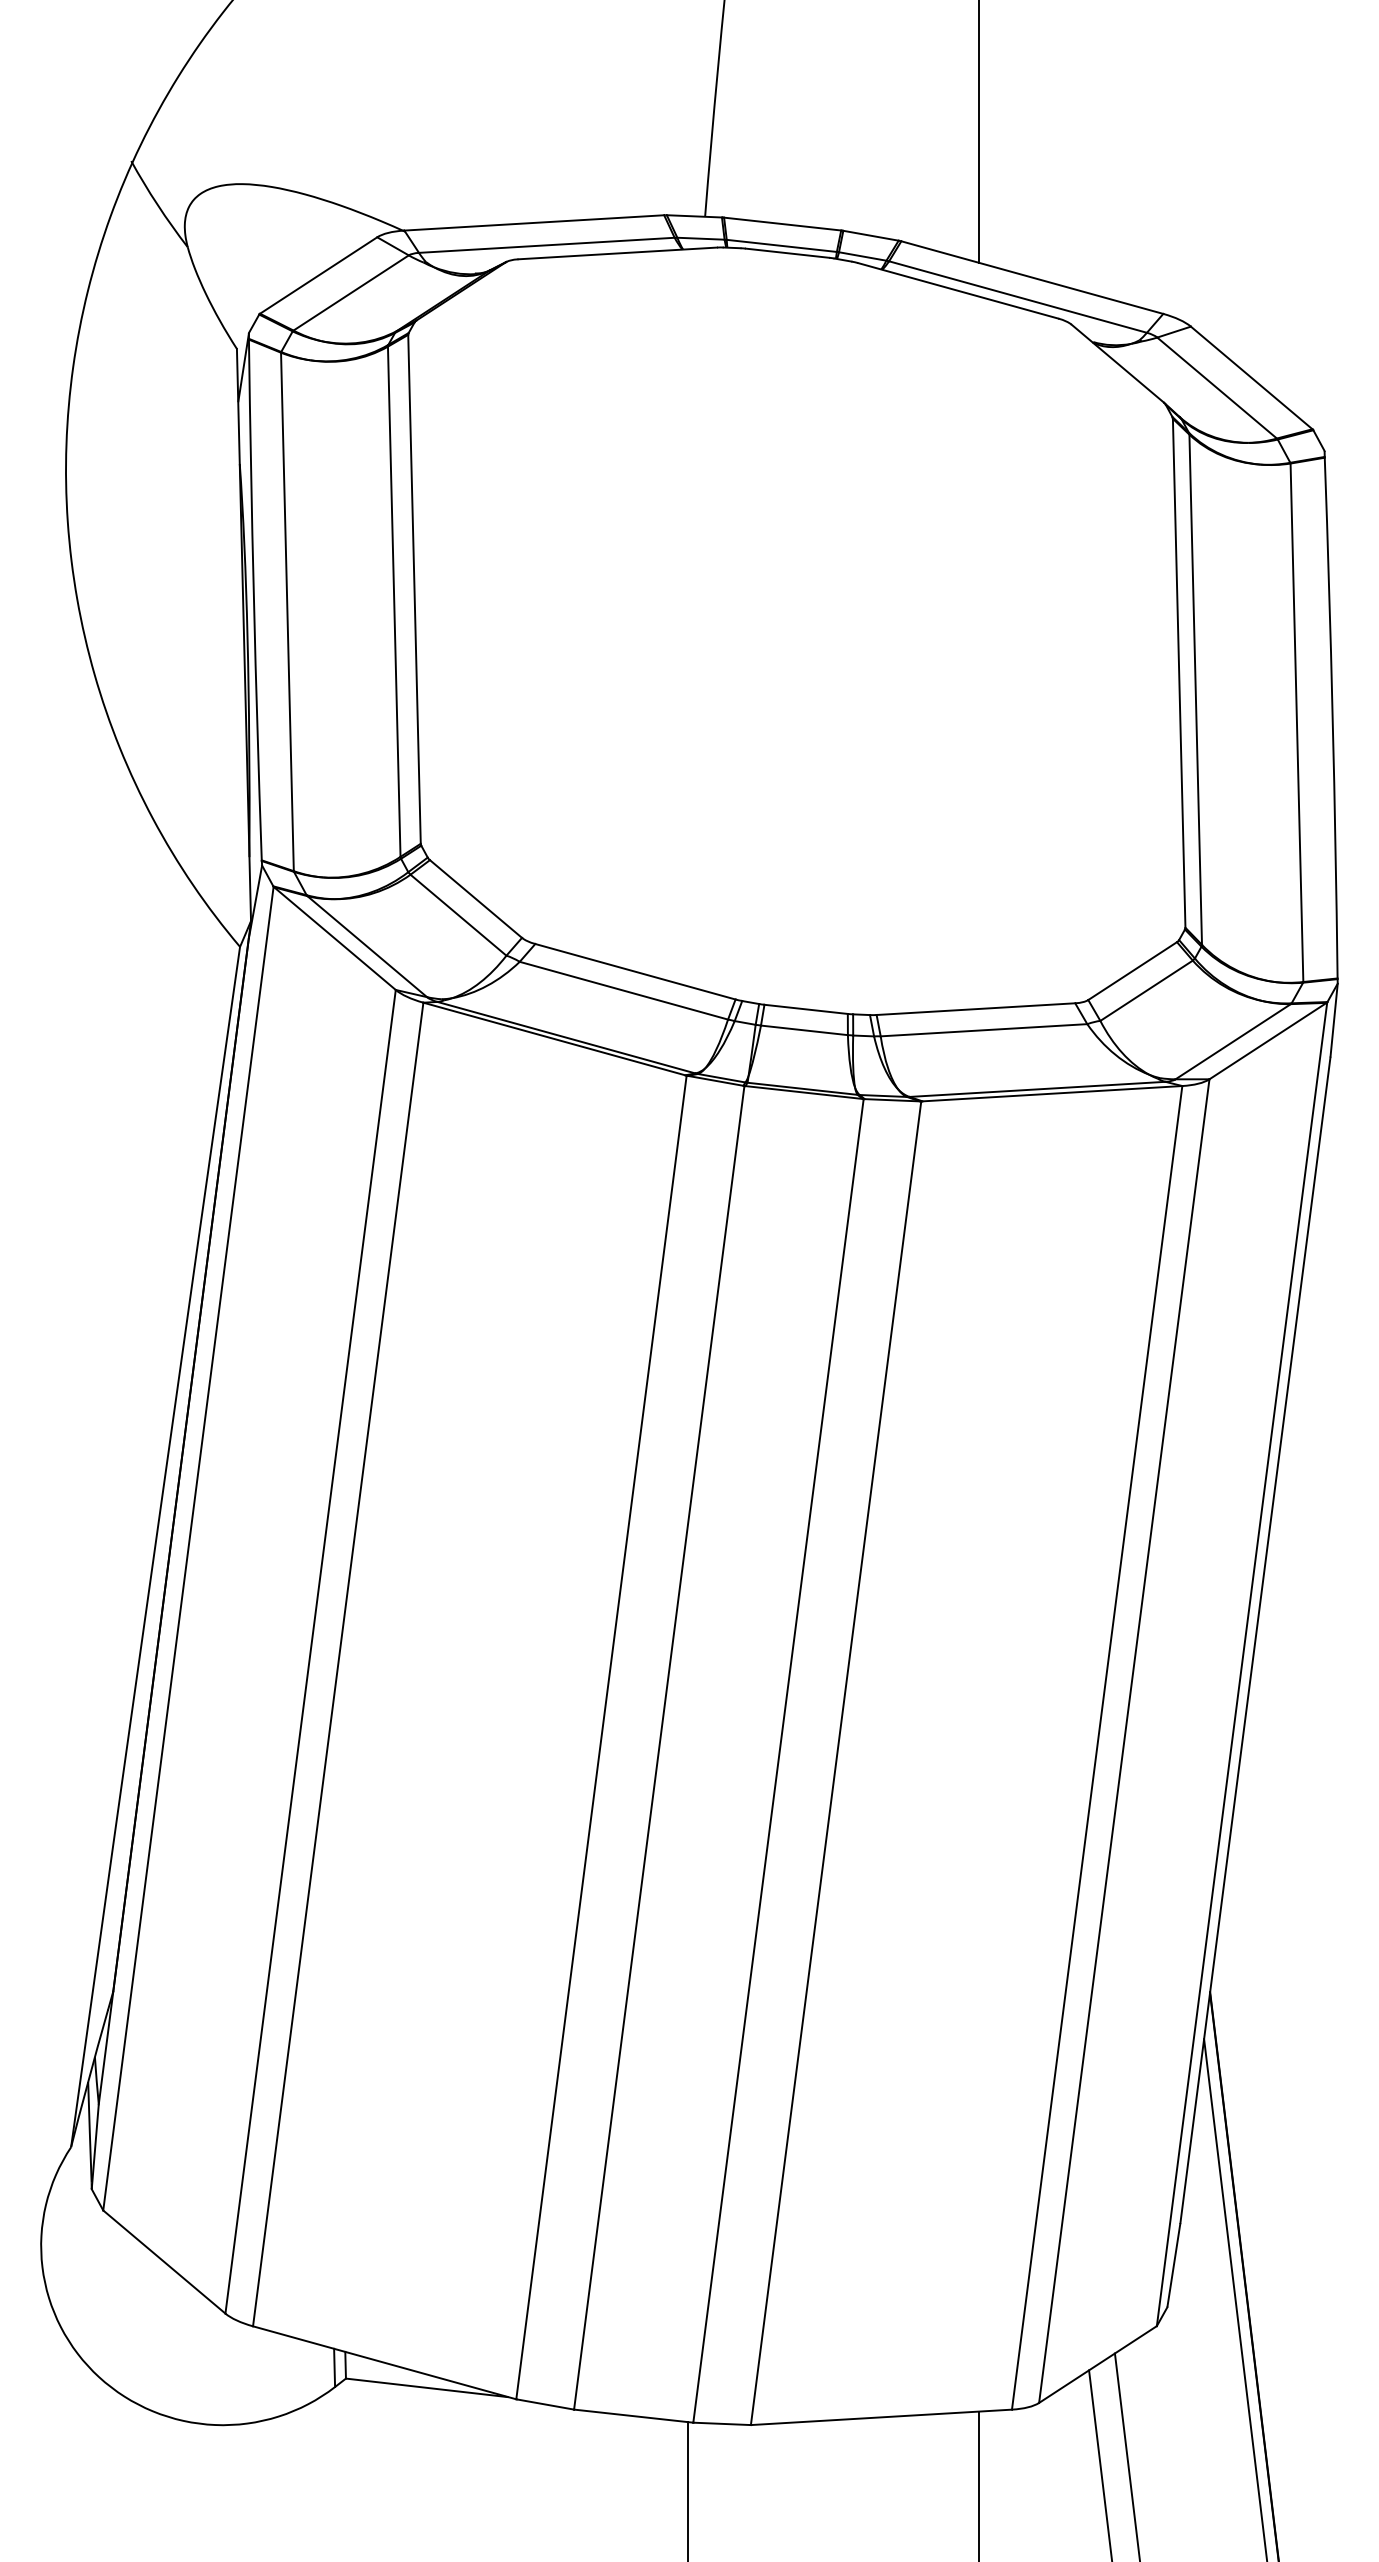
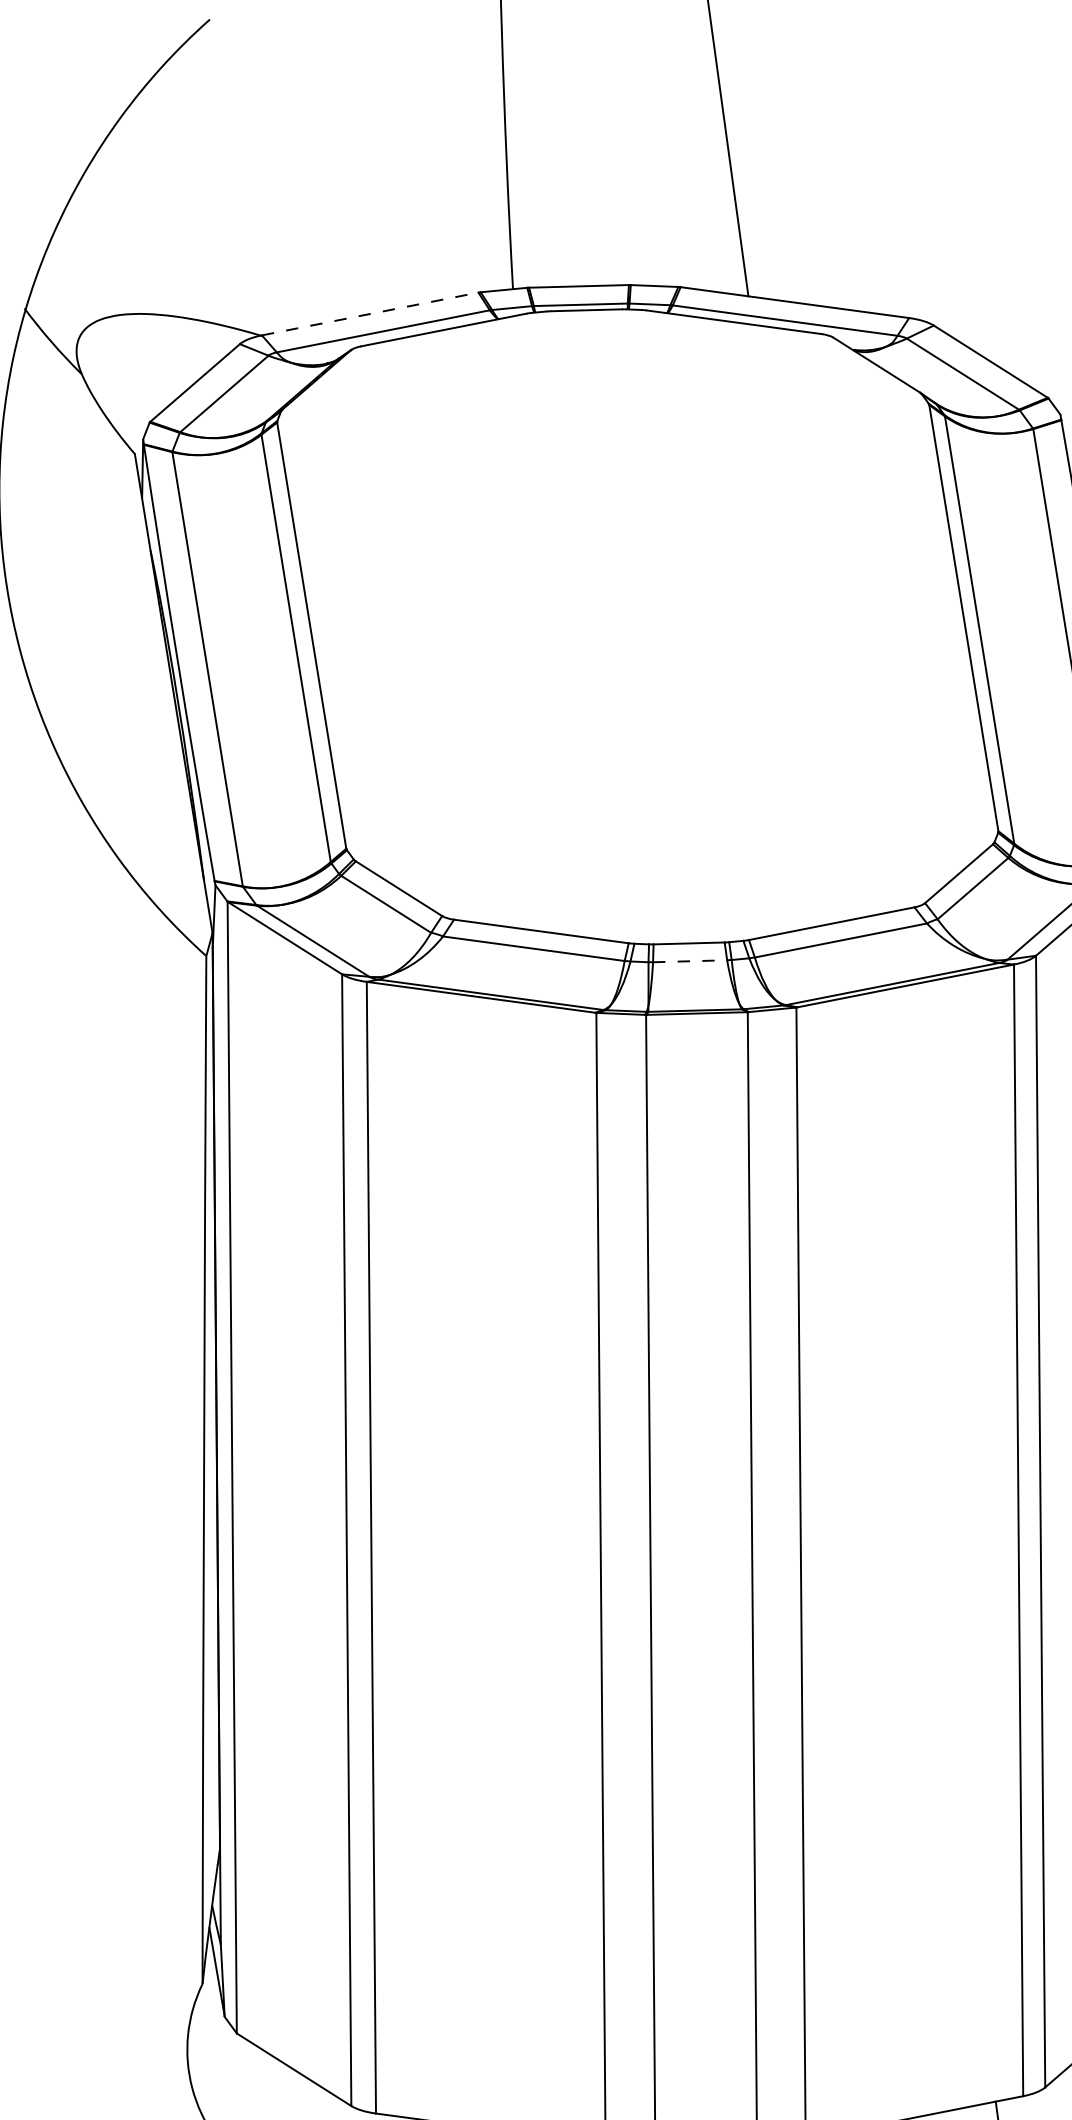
line: (534, 222) -> (370, 313), solid -> dashed
line: (804, 1030) -> (690, 961), solid -> dashed

